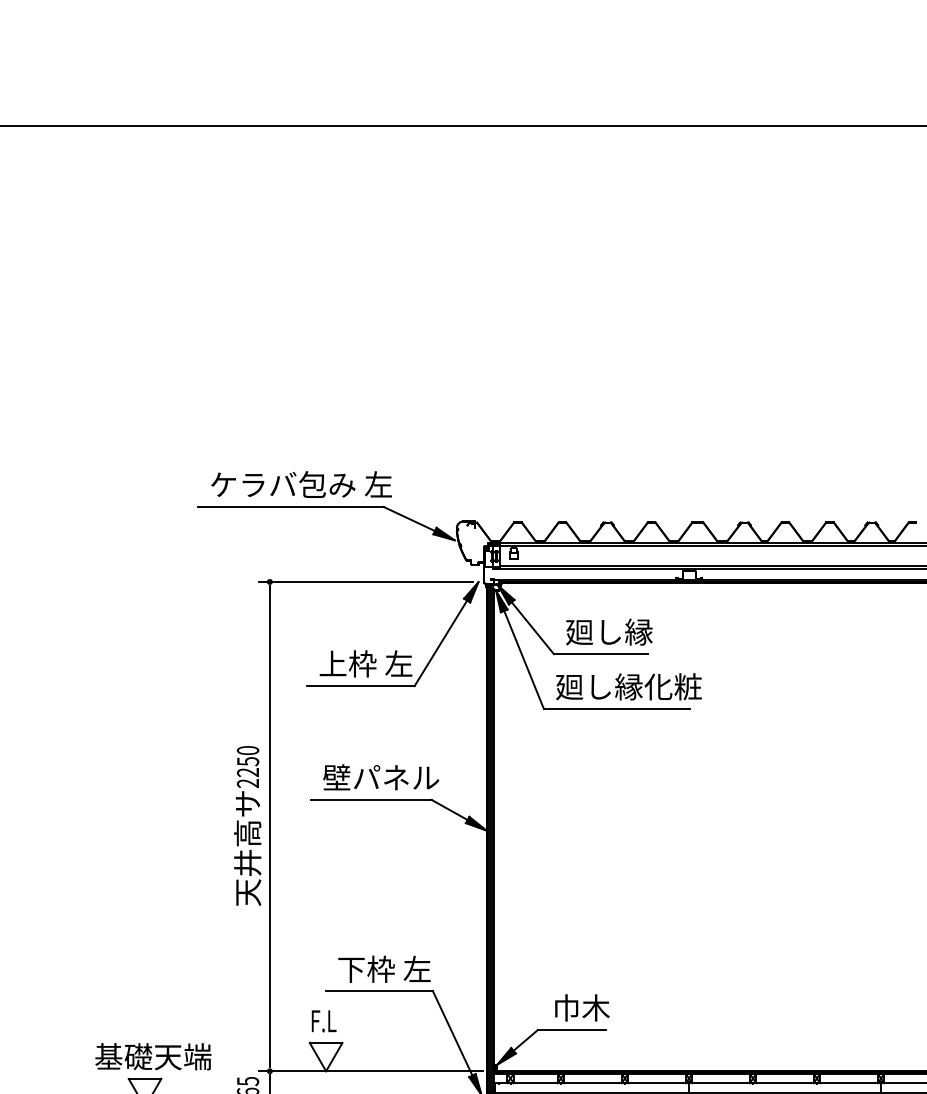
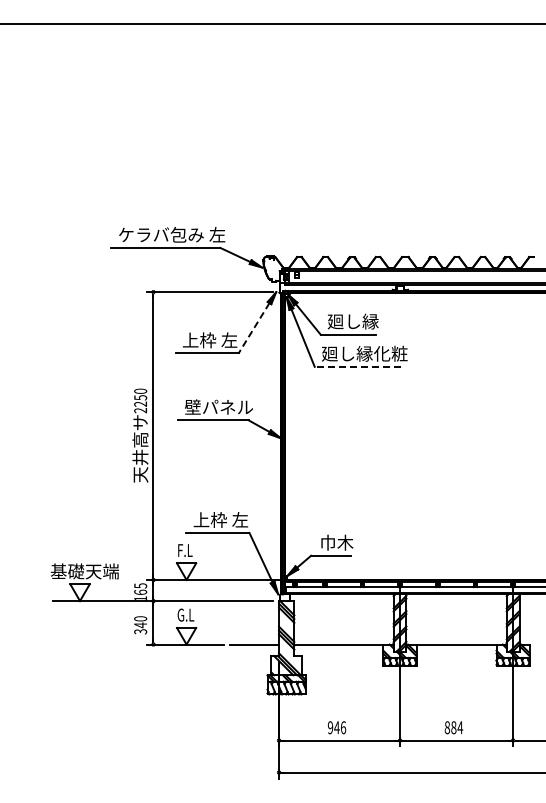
line: (441, 643) -> (254, 328), solid -> dashed
line: (616, 708) -> (357, 366), solid -> dashed
text: (351, 968) -> (201, 519), 下枠 左 -> 上枠 左

